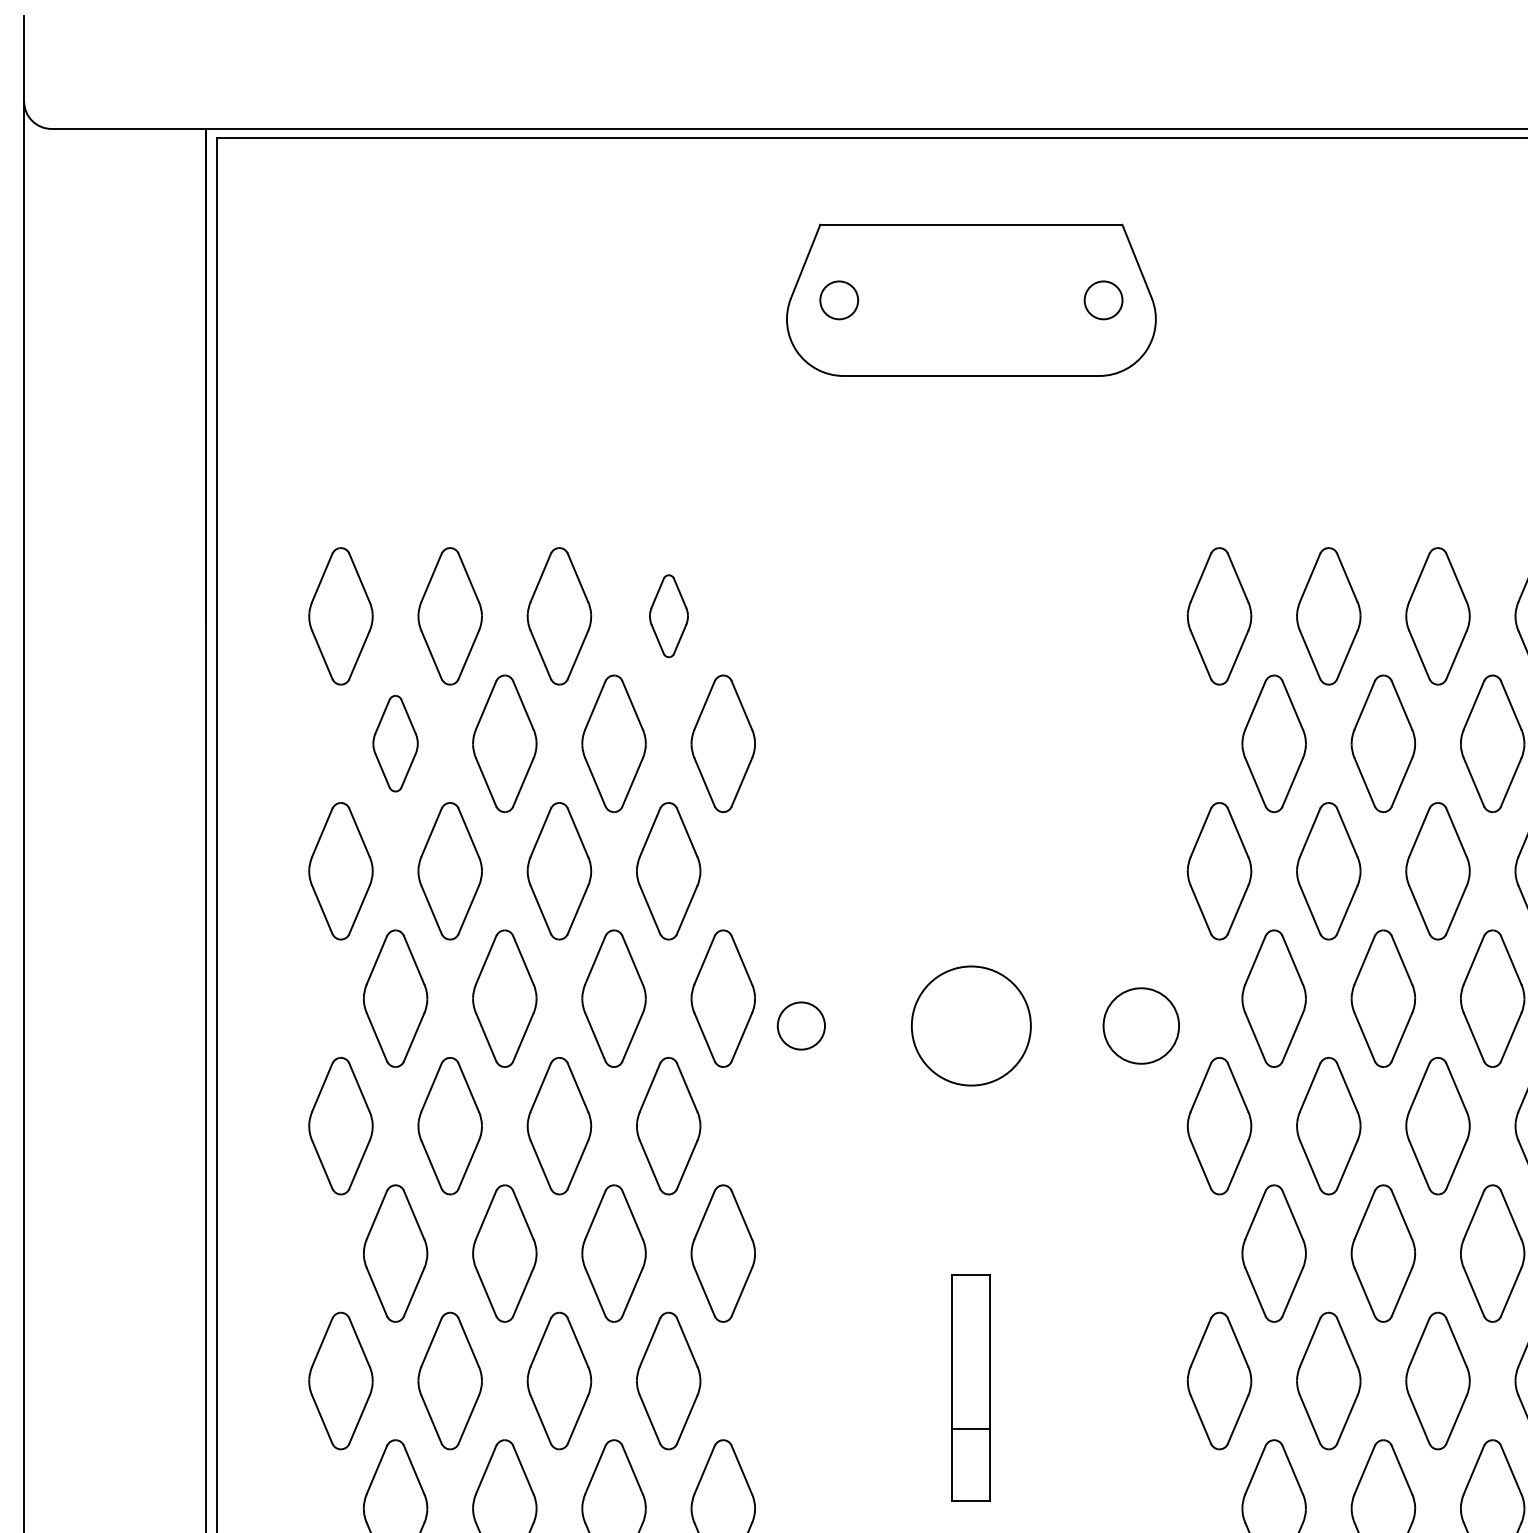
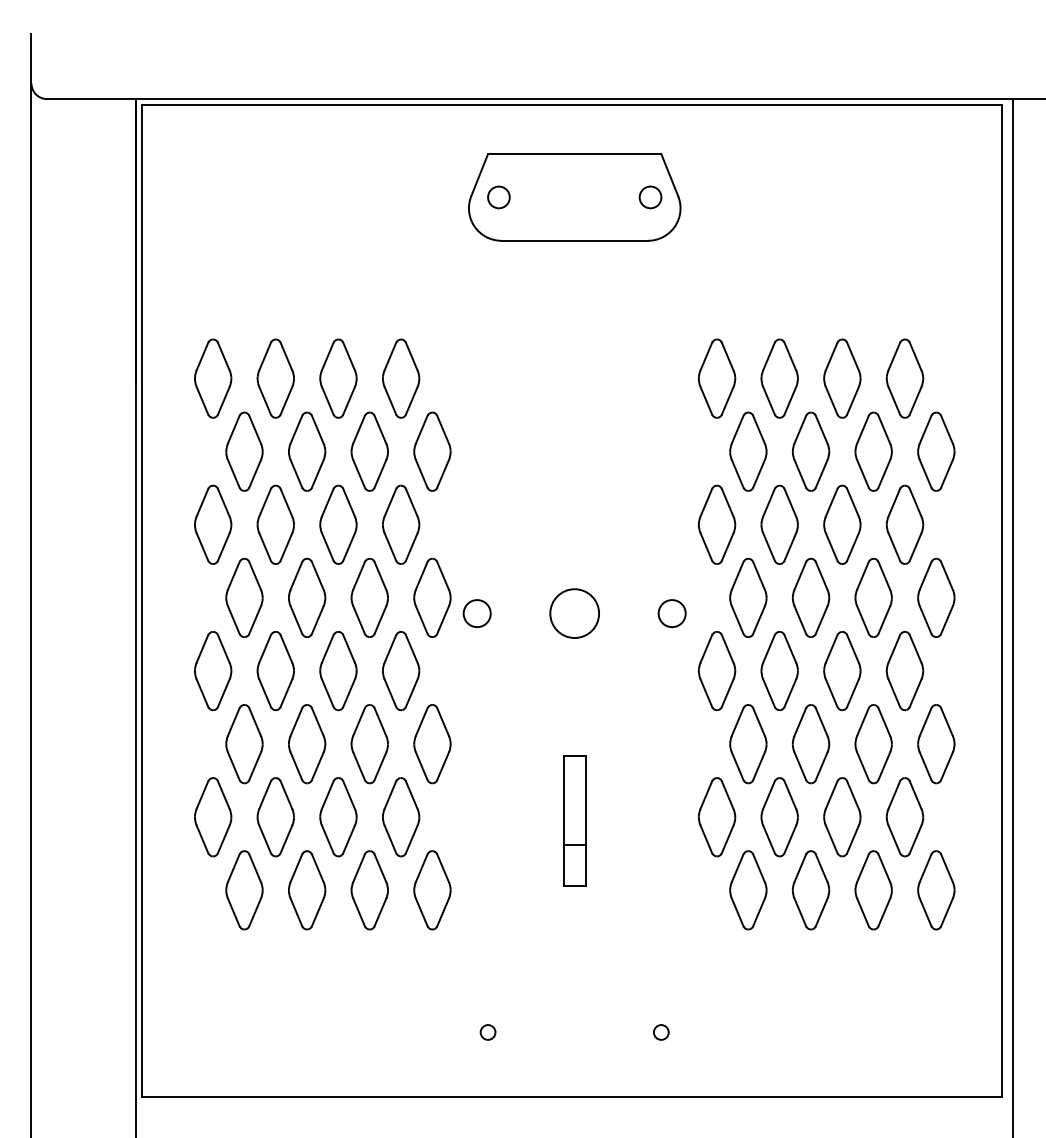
part: (669, 616) -> (401, 378), size x1.67
part: (395, 743) -> (244, 451), size x1.43
circle: (971, 1025) -> (574, 613), size x0.71
circle: (1140, 1025) -> (671, 613), size x0.62

